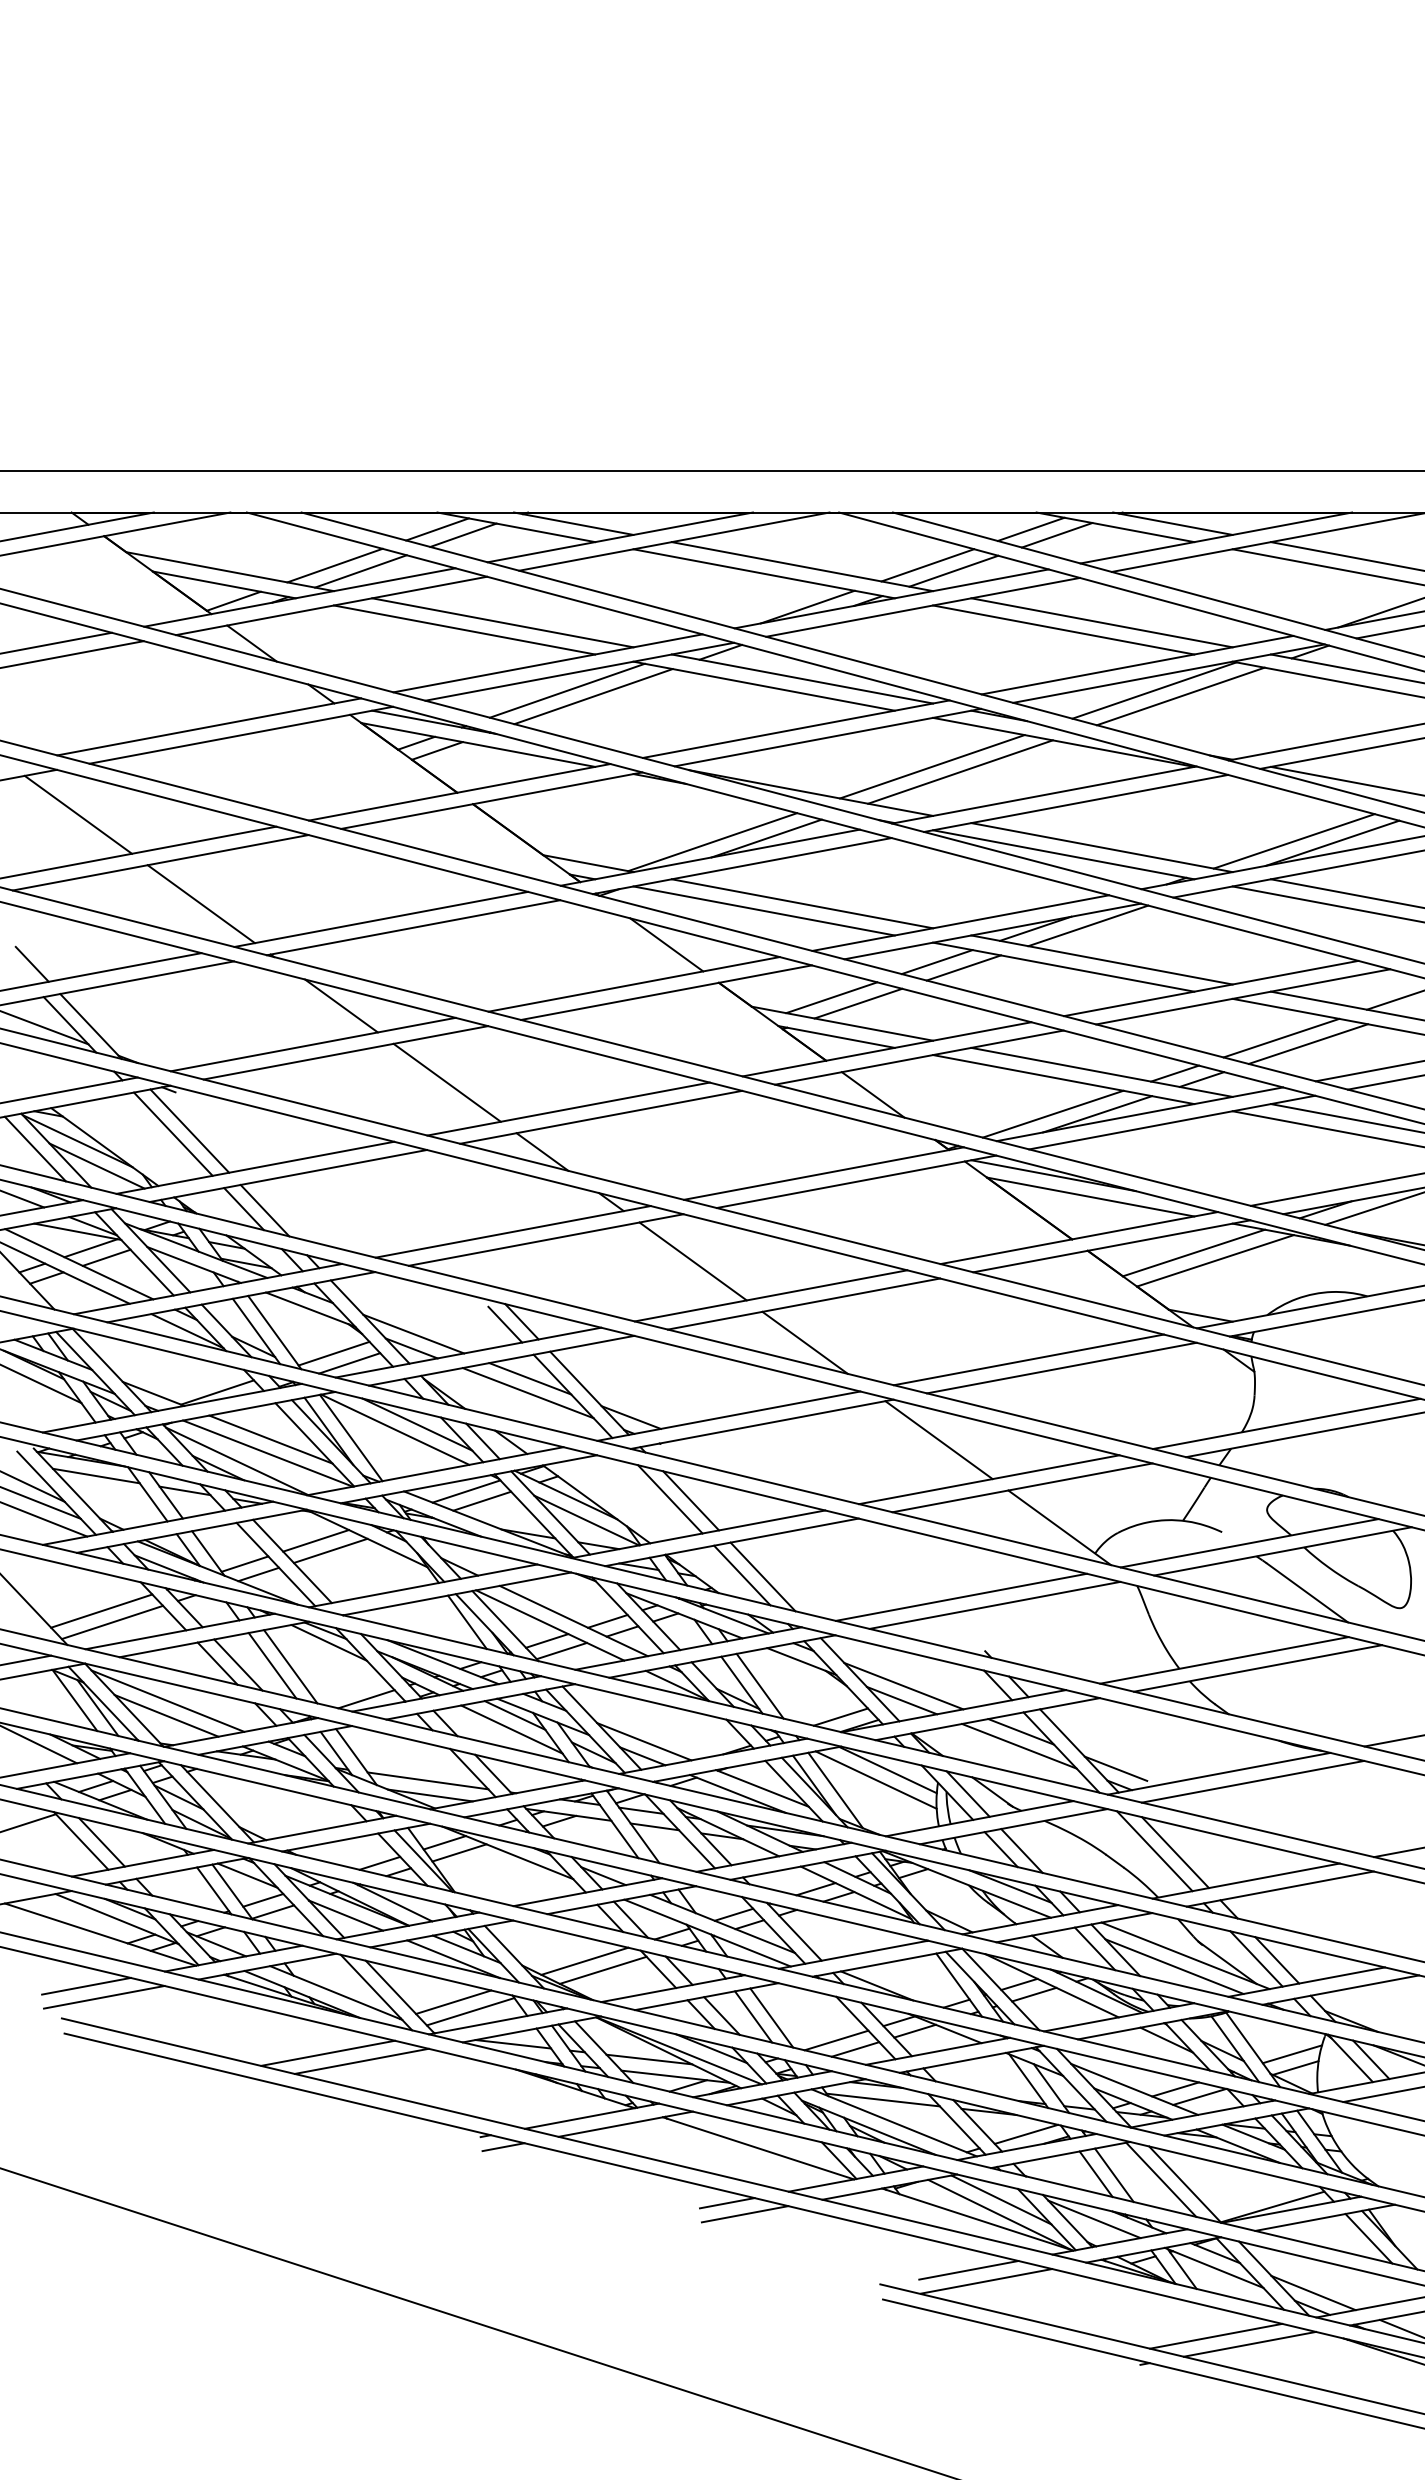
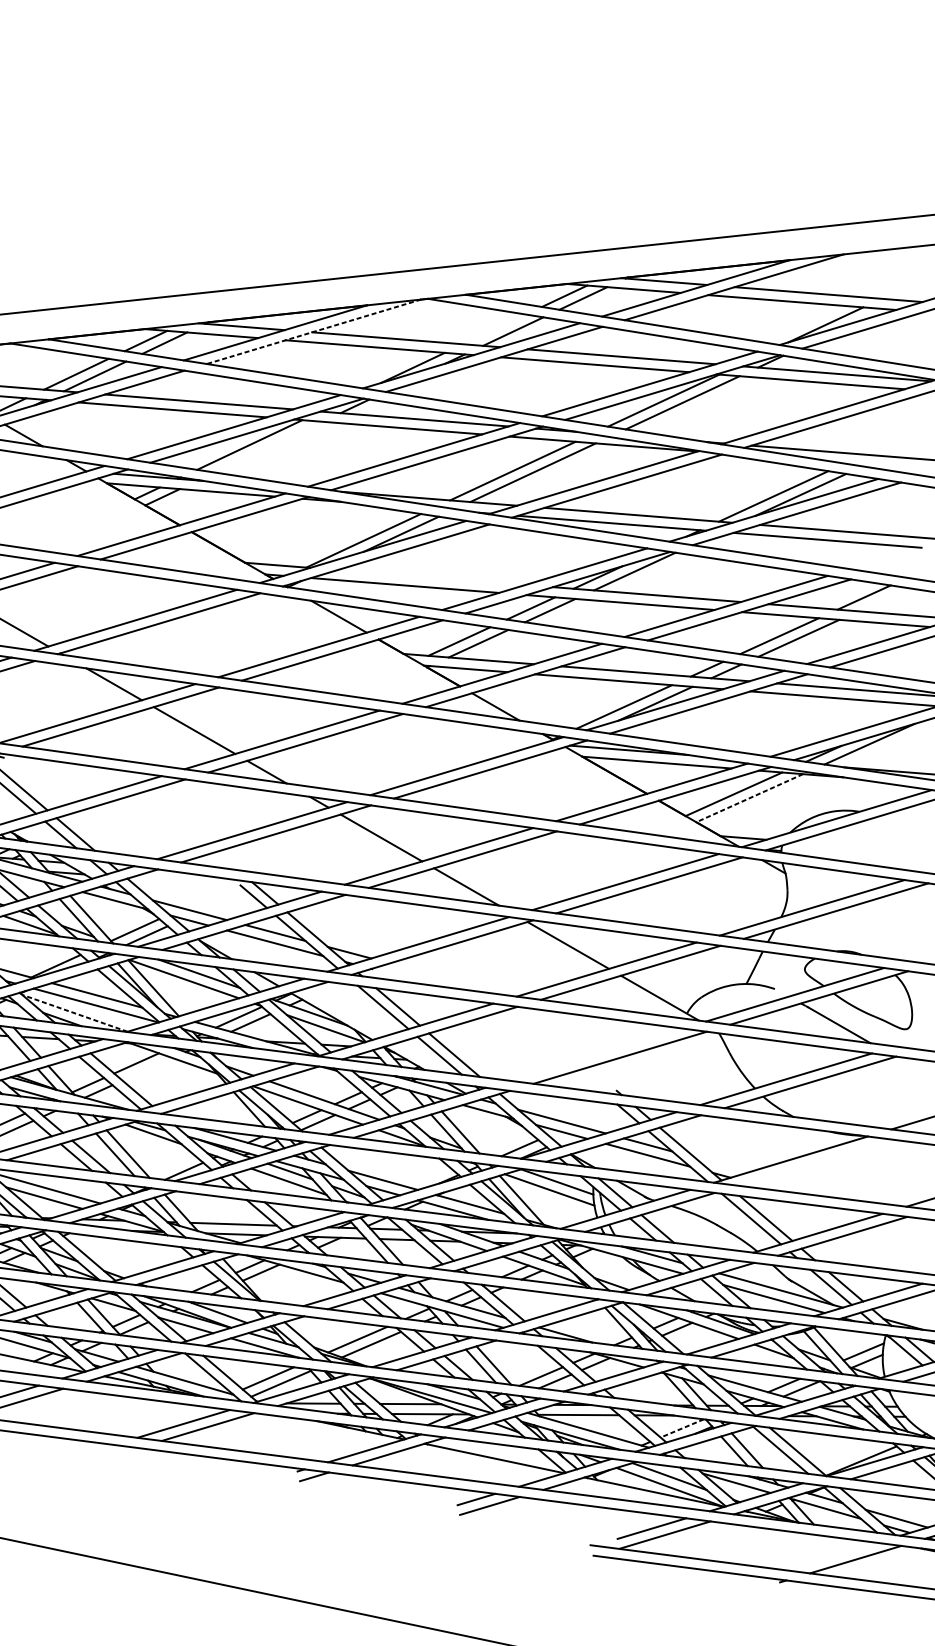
line: (674, 541) -> (314, 331), solid -> dashed
line: (927, 565) -> (494, 329), removed
line: (593, 696) -> (268, 447), removed
line: (802, 903) -> (431, 577), removed
line: (1215, 1260) -> (749, 797), solid -> dashed
line: (237, 1461) -> (75, 1013), solid -> dashed
line: (330, 1550) -> (147, 1069), removed
line: (960, 1596) -> (595, 1054), removed
line: (1115, 1768) -> (717, 1163), removed
line: (1252, 1781) -> (815, 1162), removed
line: (1025, 2134) -> (681, 1428), solid -> dashed
line: (1216, 2335) -> (831, 1555), removed

